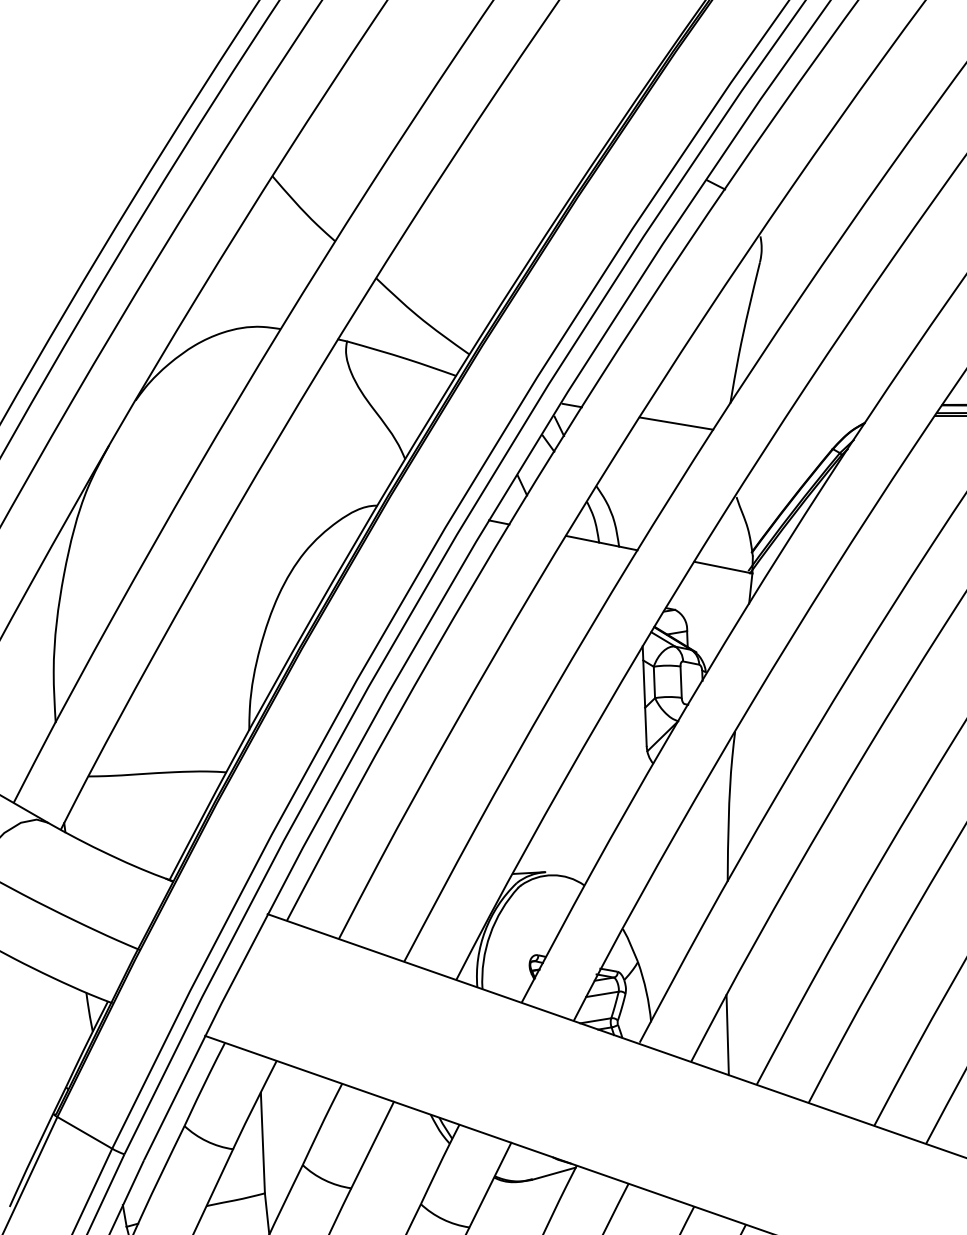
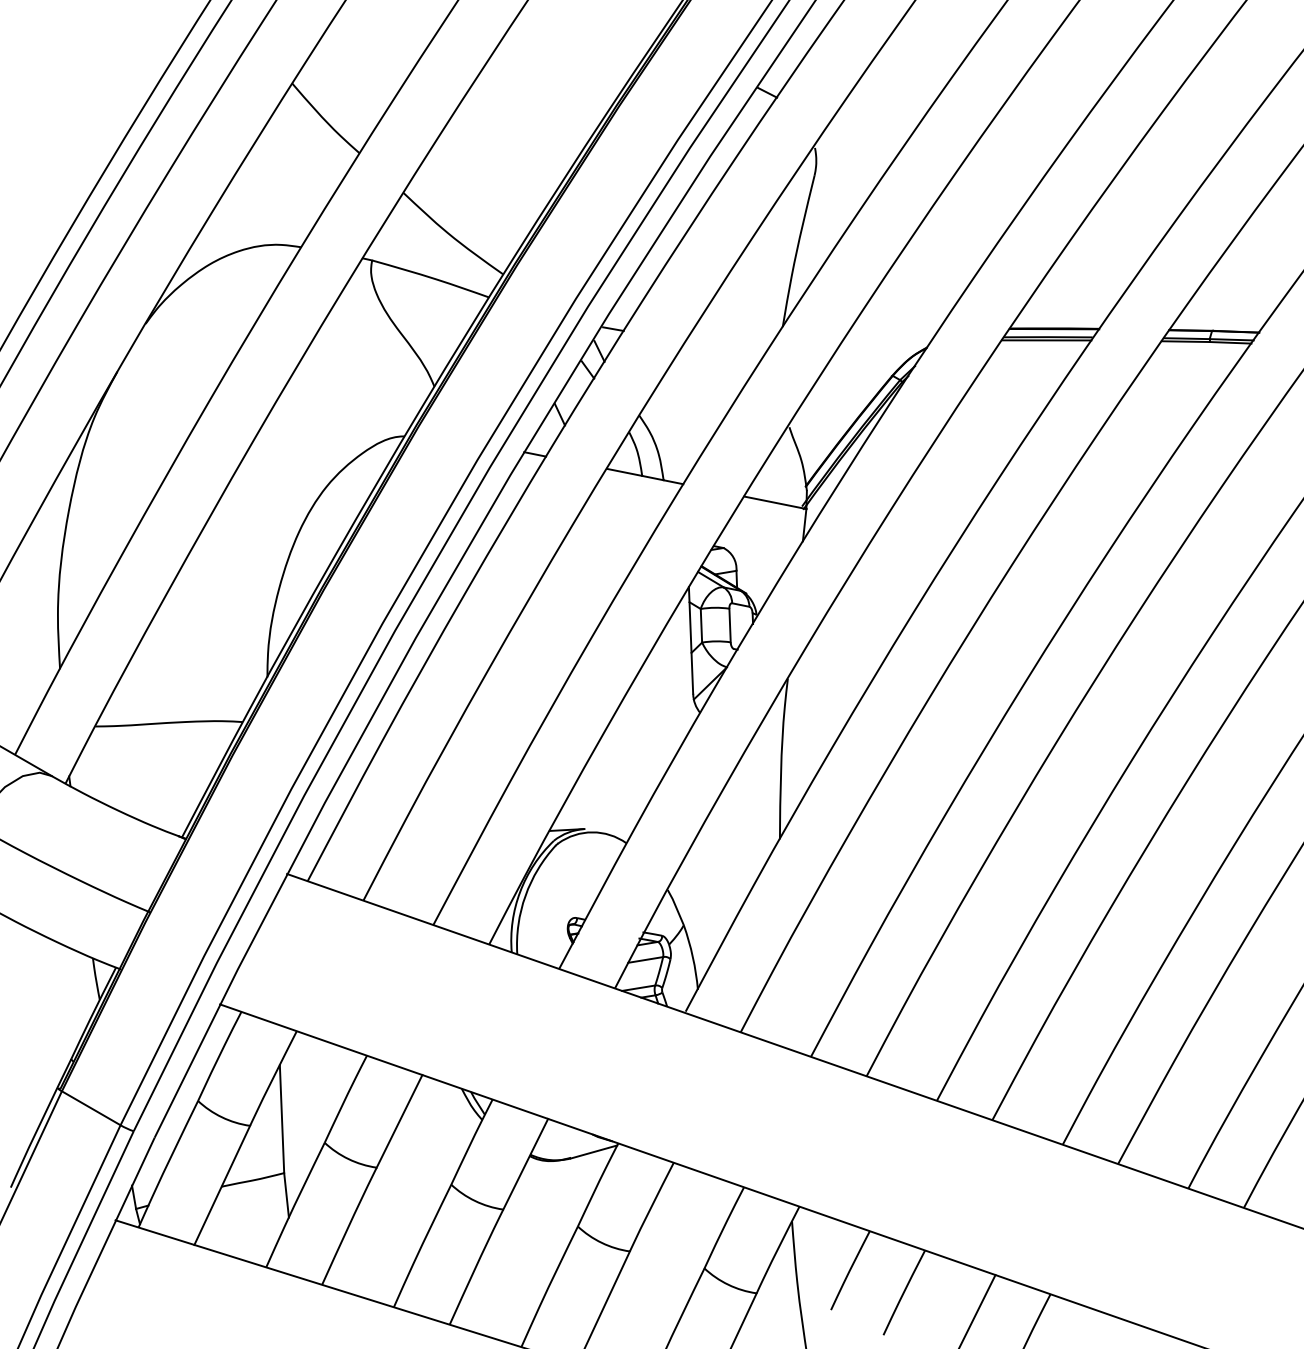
line: (675, 423) -> (724, 348), removed
line: (727, 1035) -> (779, 1003), removed

